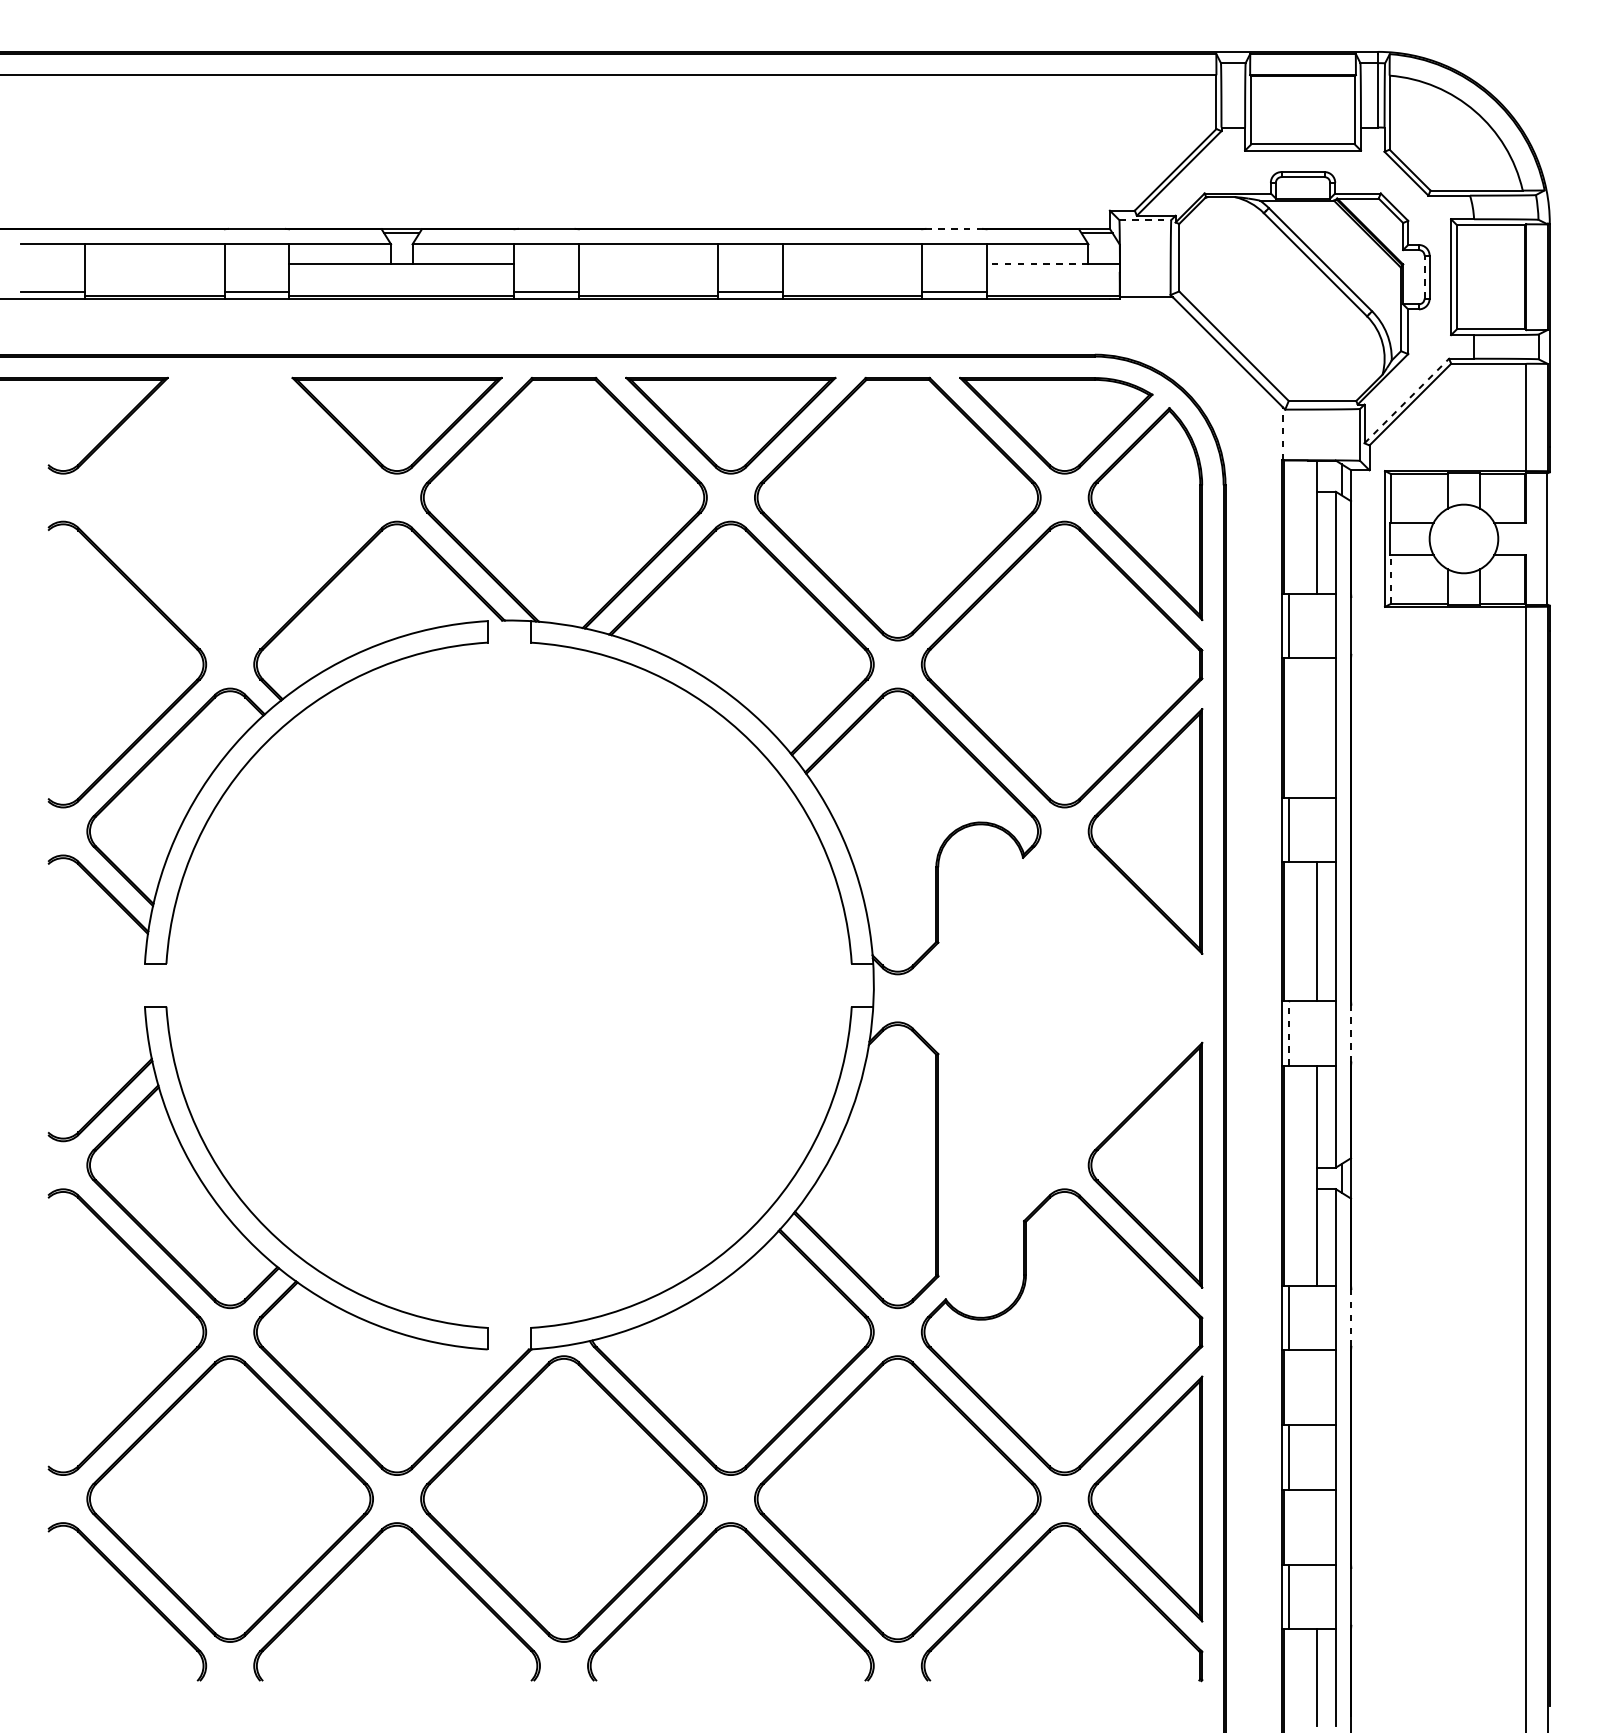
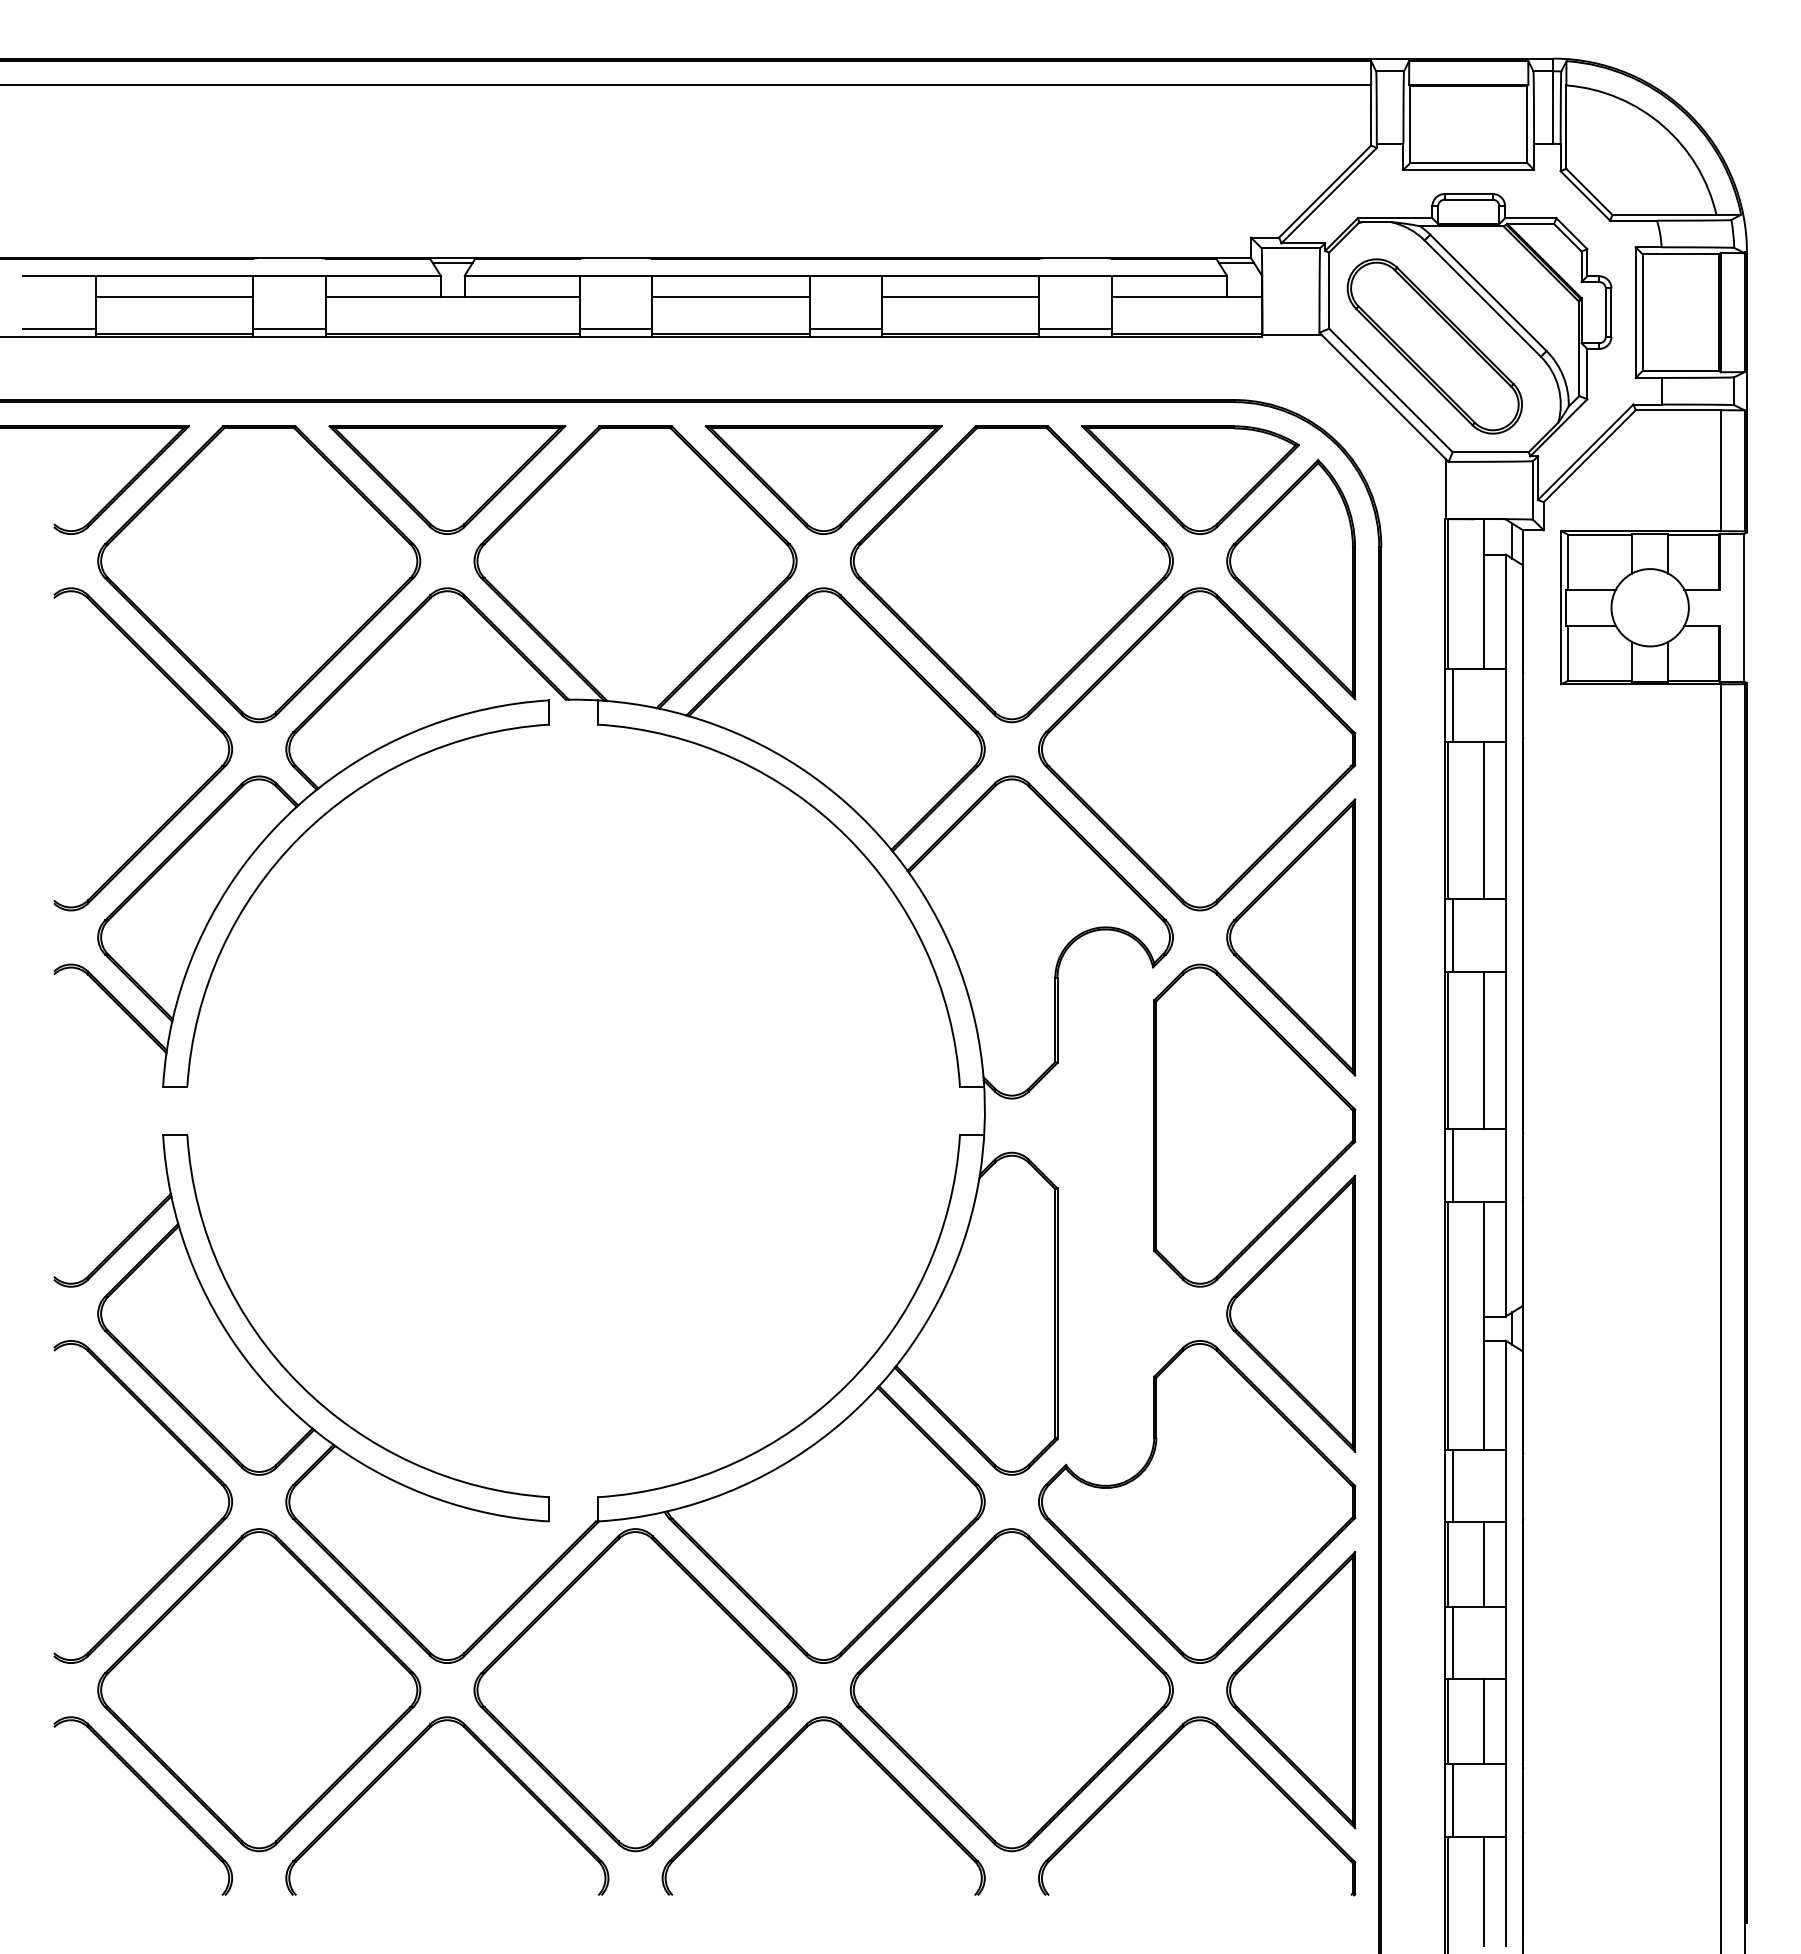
line: (1145, 220) -> (1291, 248), dashed -> solid
line: (954, 229) -> (1075, 258), dashed -> solid
line: (155, 263) -> (174, 297), added
line: (648, 263) -> (730, 297), added
line: (852, 263) -> (960, 297), added
line: (1036, 263) -> (1168, 297), dashed -> solid
line: (1424, 277) -> (1605, 312), dashed -> solid
part: (1272, 307) -> (1434, 346), added
line: (1407, 400) -> (1586, 451), dashed -> solid
line: (1283, 434) -> (1446, 489), dashed -> solid
part: (230, 509) -> (259, 574), added
line: (1390, 579) -> (1567, 653), dashed -> solid
line: (1316, 727) -> (1483, 820), added
part: (1112, 998) -> (1254, 1125), added
line: (1288, 1032) -> (1452, 1164), dashed -> solid
line: (1351, 1033) -> (1523, 1165), dashed -> solid
line: (1351, 1317) -> (1523, 1485), dashed -> solid
line: (1316, 1387) -> (1483, 1564), added
line: (1316, 1526) -> (1483, 1721), added

